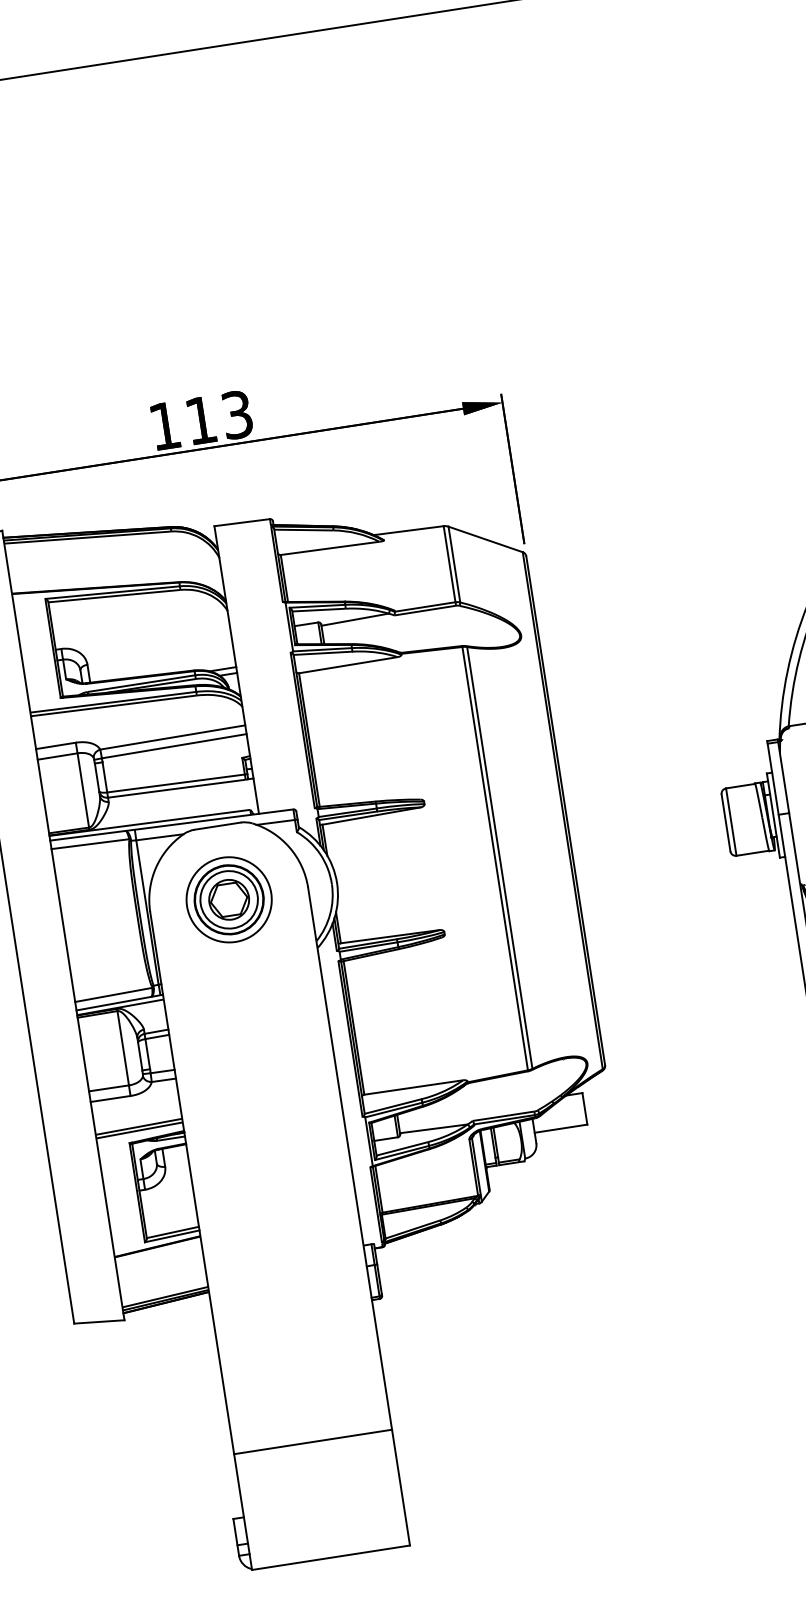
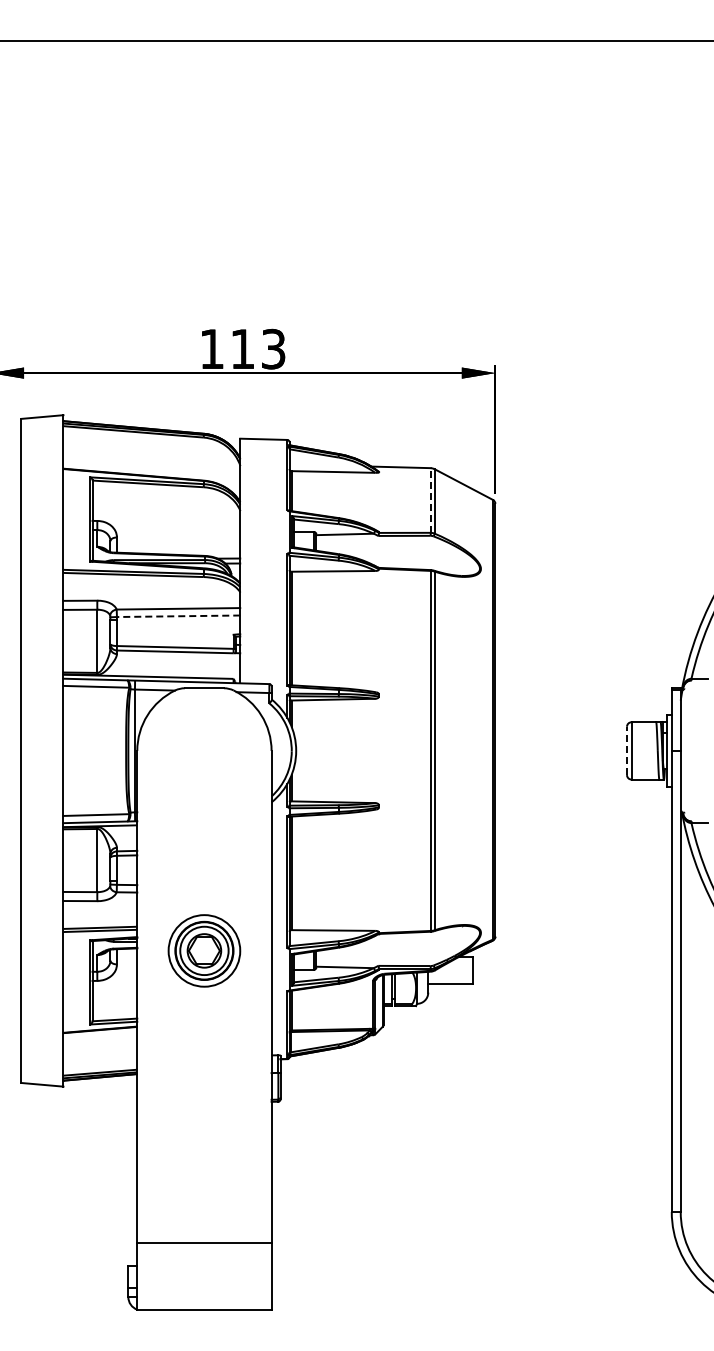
line: (449, 563) -> (430, 499), solid -> dashed
line: (174, 746) -> (178, 616), solid -> dashed
line: (726, 822) -> (627, 750), solid -> dashed
part: (229, 899) -> (204, 950), moved
line: (313, 1441) -> (204, 1242), moved

